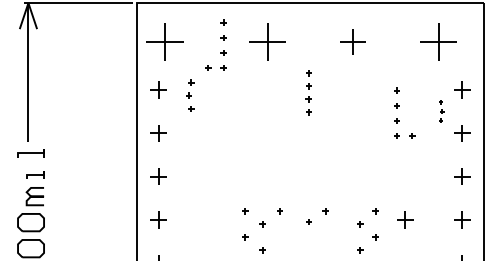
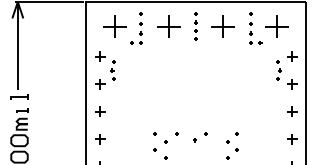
part: (163, 41) -> (114, 26), moved
part: (352, 41) -> (222, 26), size x1.43
part: (307, 92) -> (195, 26), moved
part: (189, 95) -> (112, 70), moved
part: (440, 111) -> (278, 70), size x1.43
part: (404, 113) -> (255, 28), moved
part: (406, 220) -> (256, 139), removed

